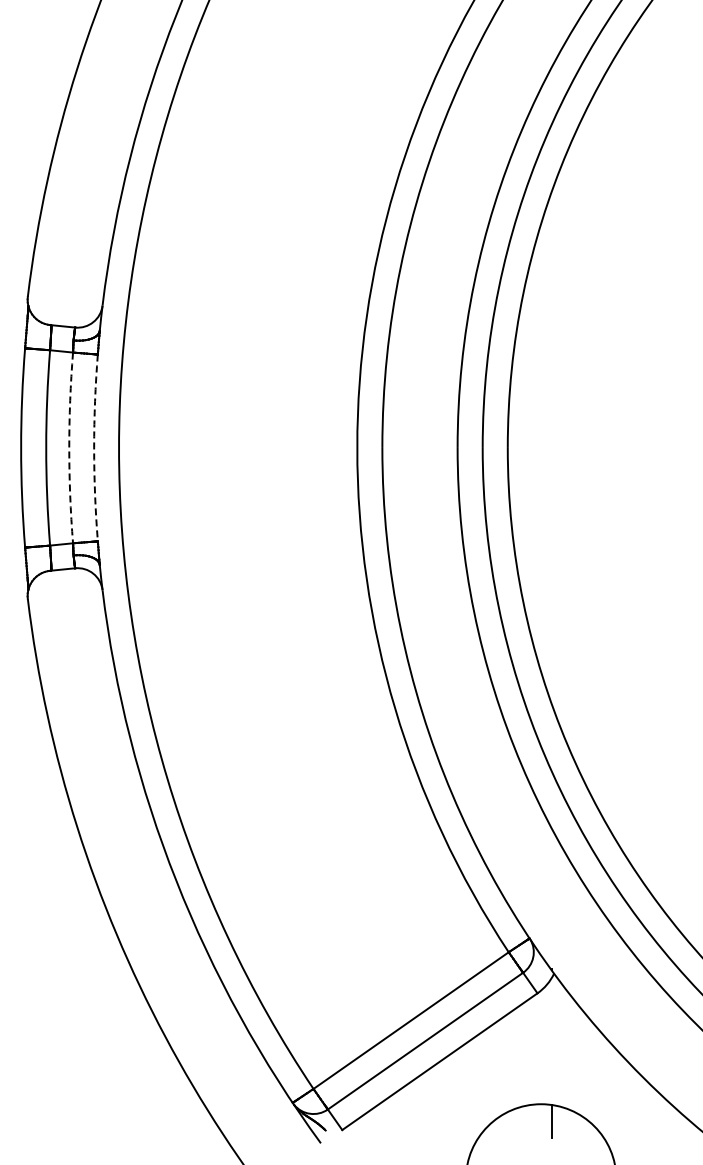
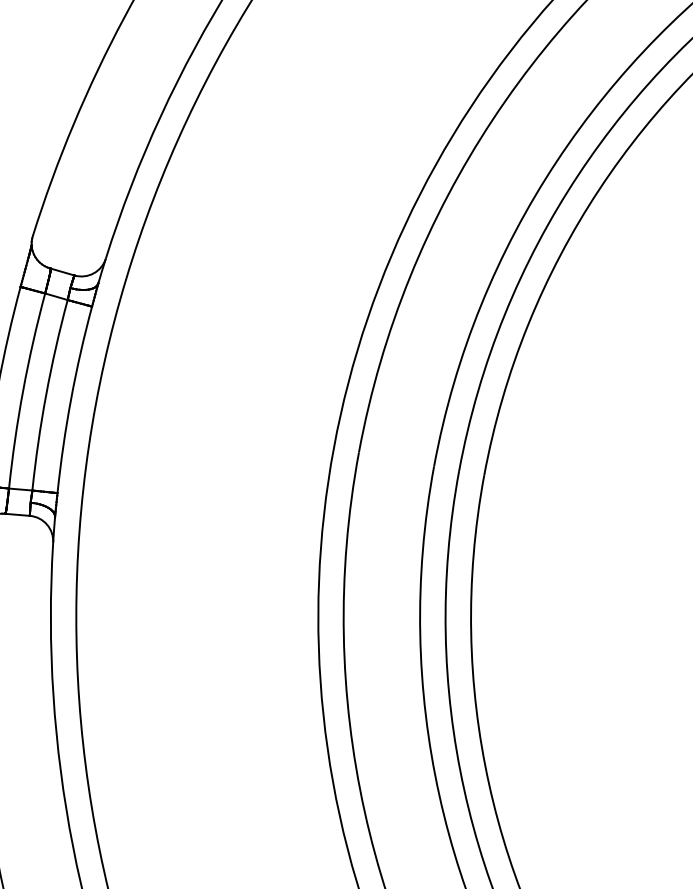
arc: (69, 447) -> (46, 394), dashed -> solid
arc: (94, 447) -> (71, 398), dashed -> solid

